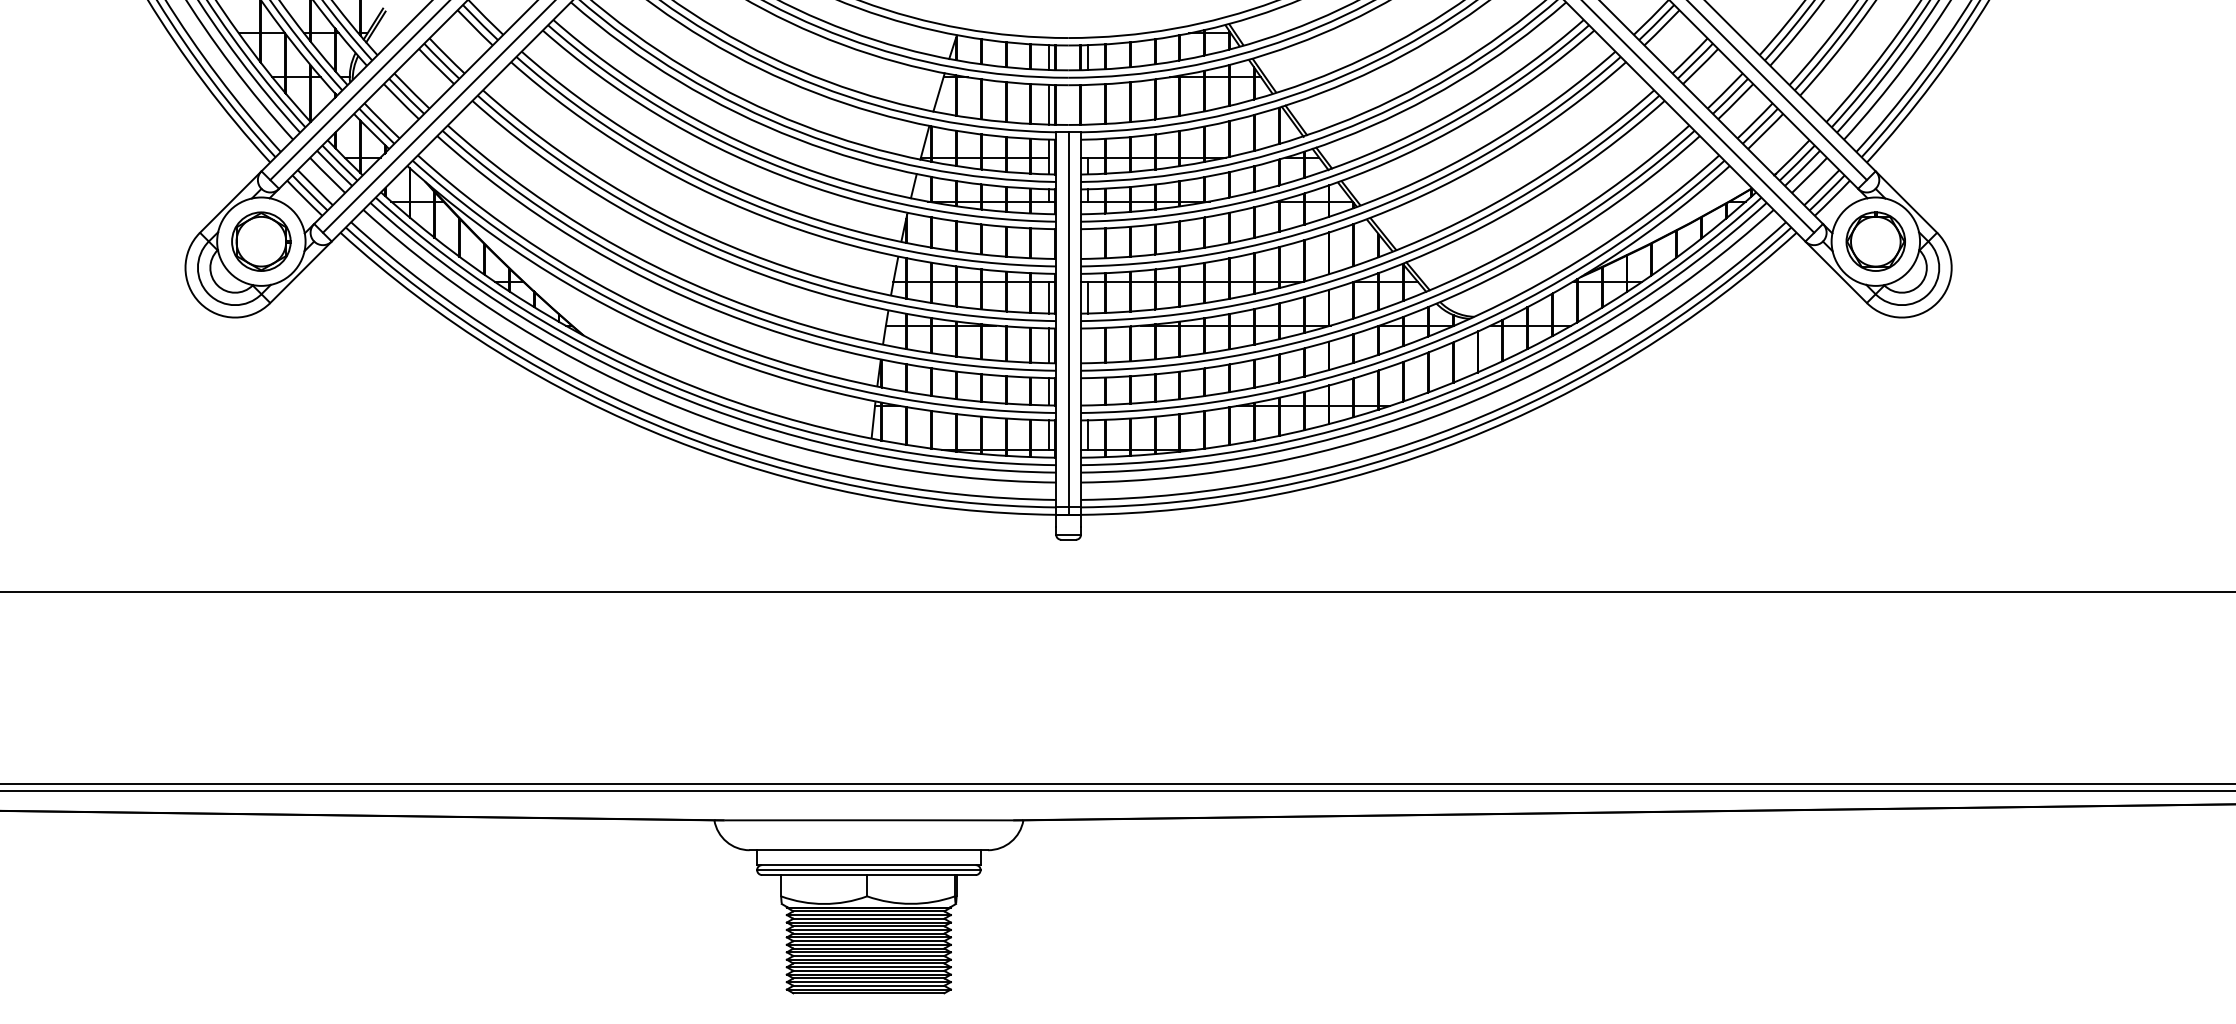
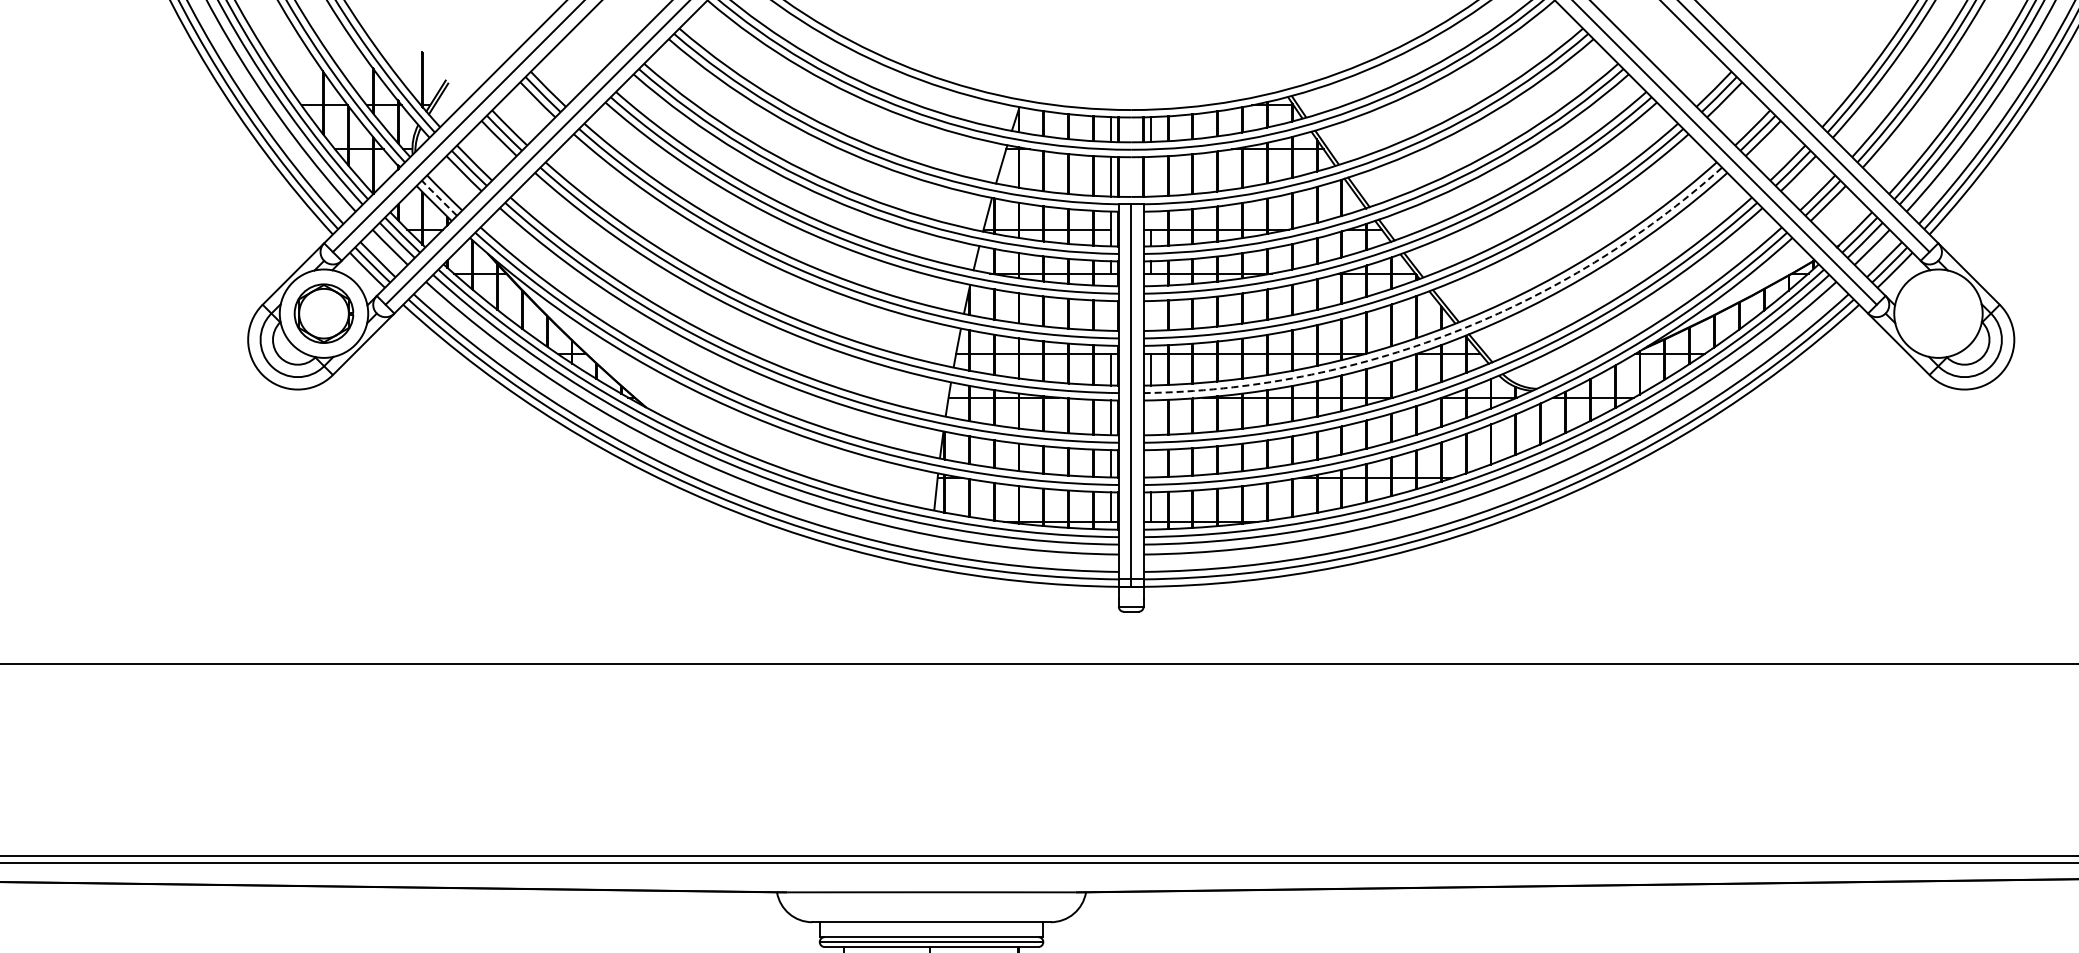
line: (376, 125) -> (439, 197), solid -> dashed
part: (1875, 241) -> (1938, 313), removed
arc: (1390, 260) -> (1453, 332), solid -> dashed

